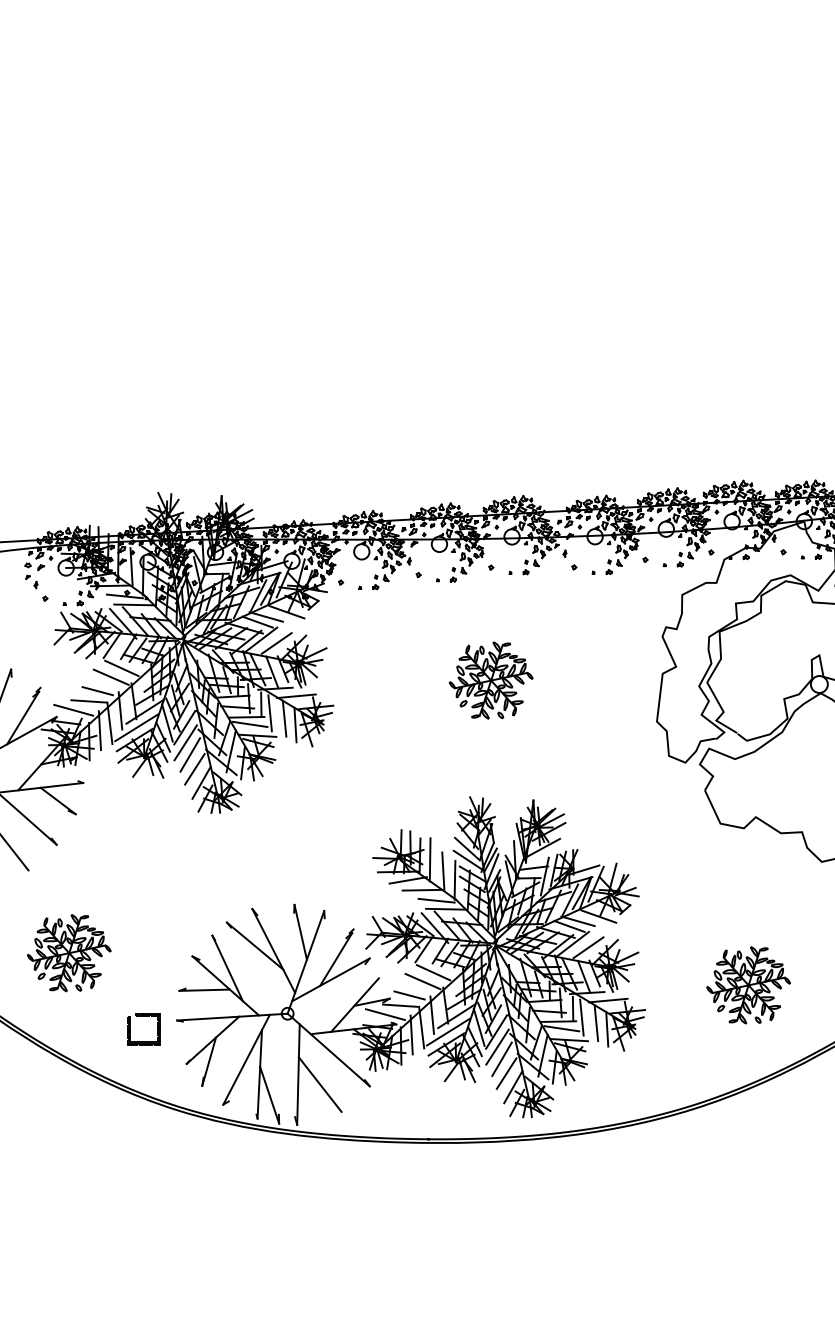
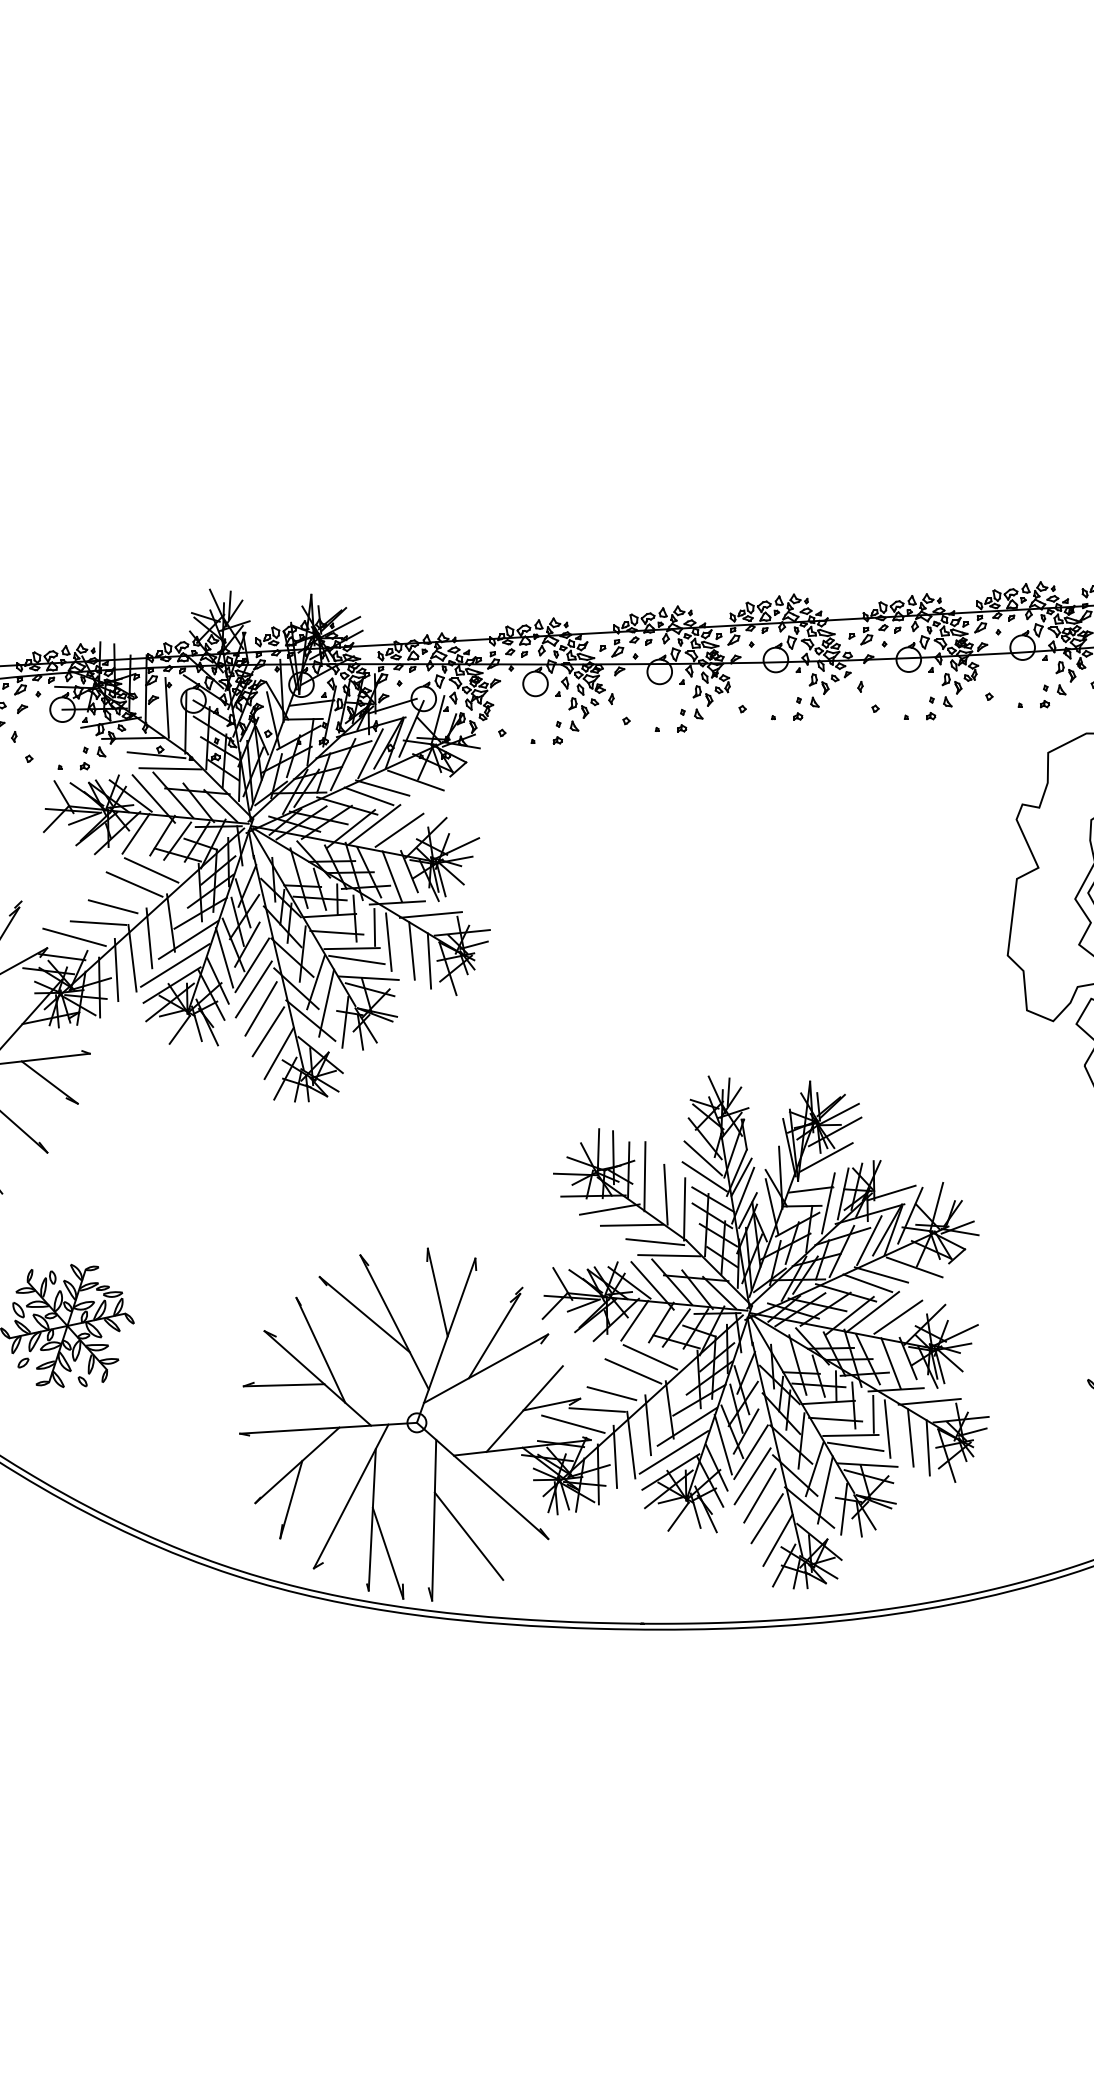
part: (490, 680) -> (741, 889), removed
part: (143, 1041) -> (186, 1467), removed

